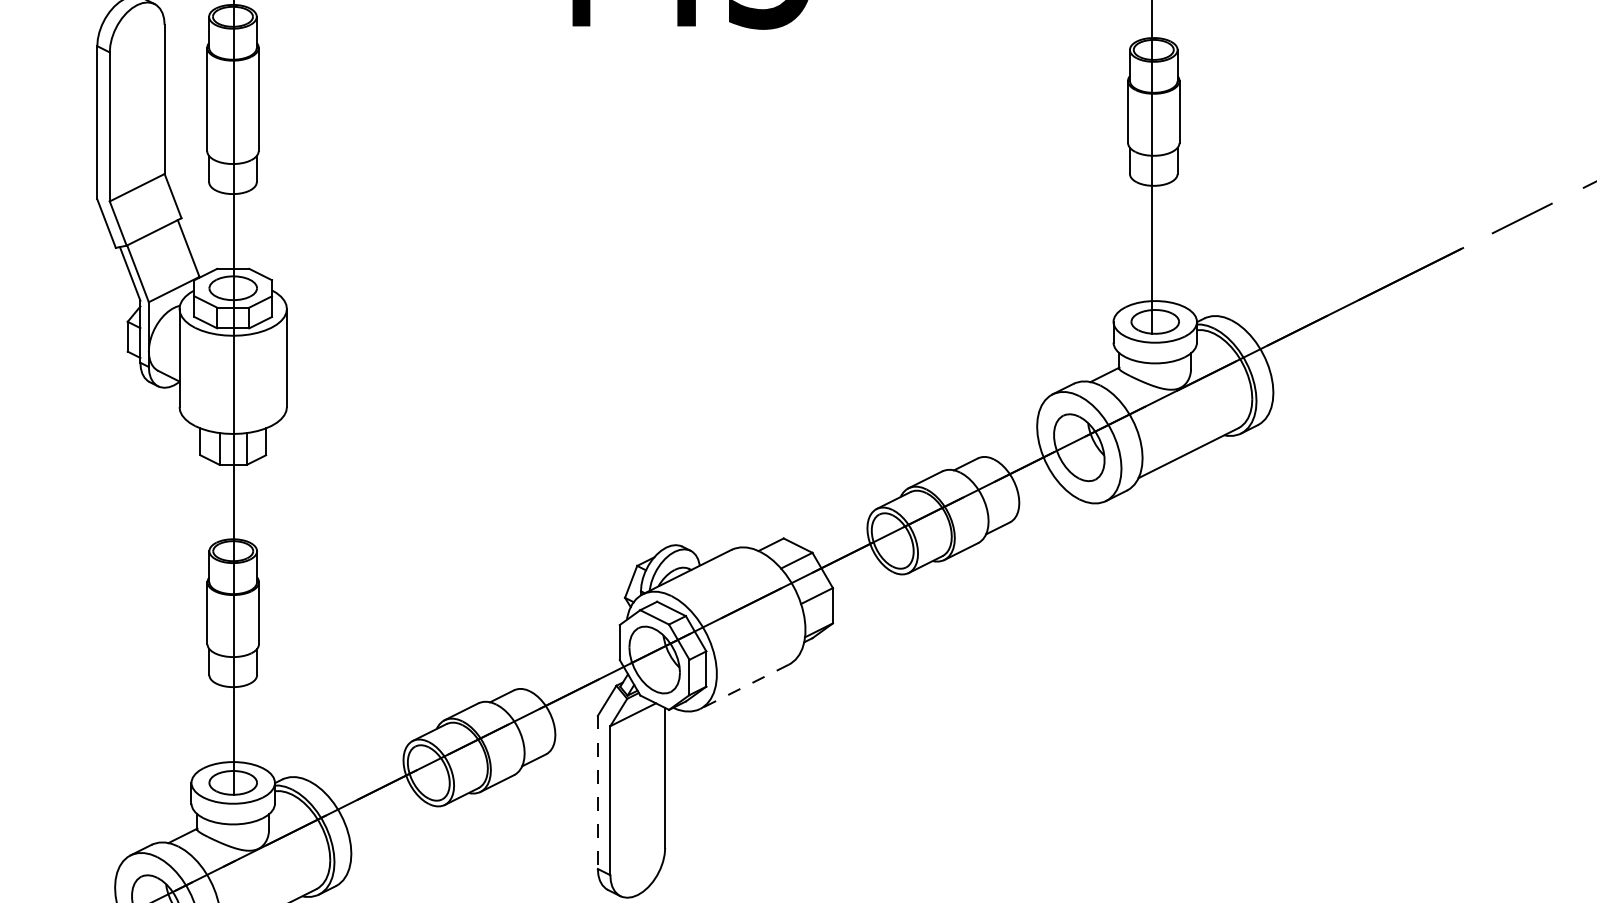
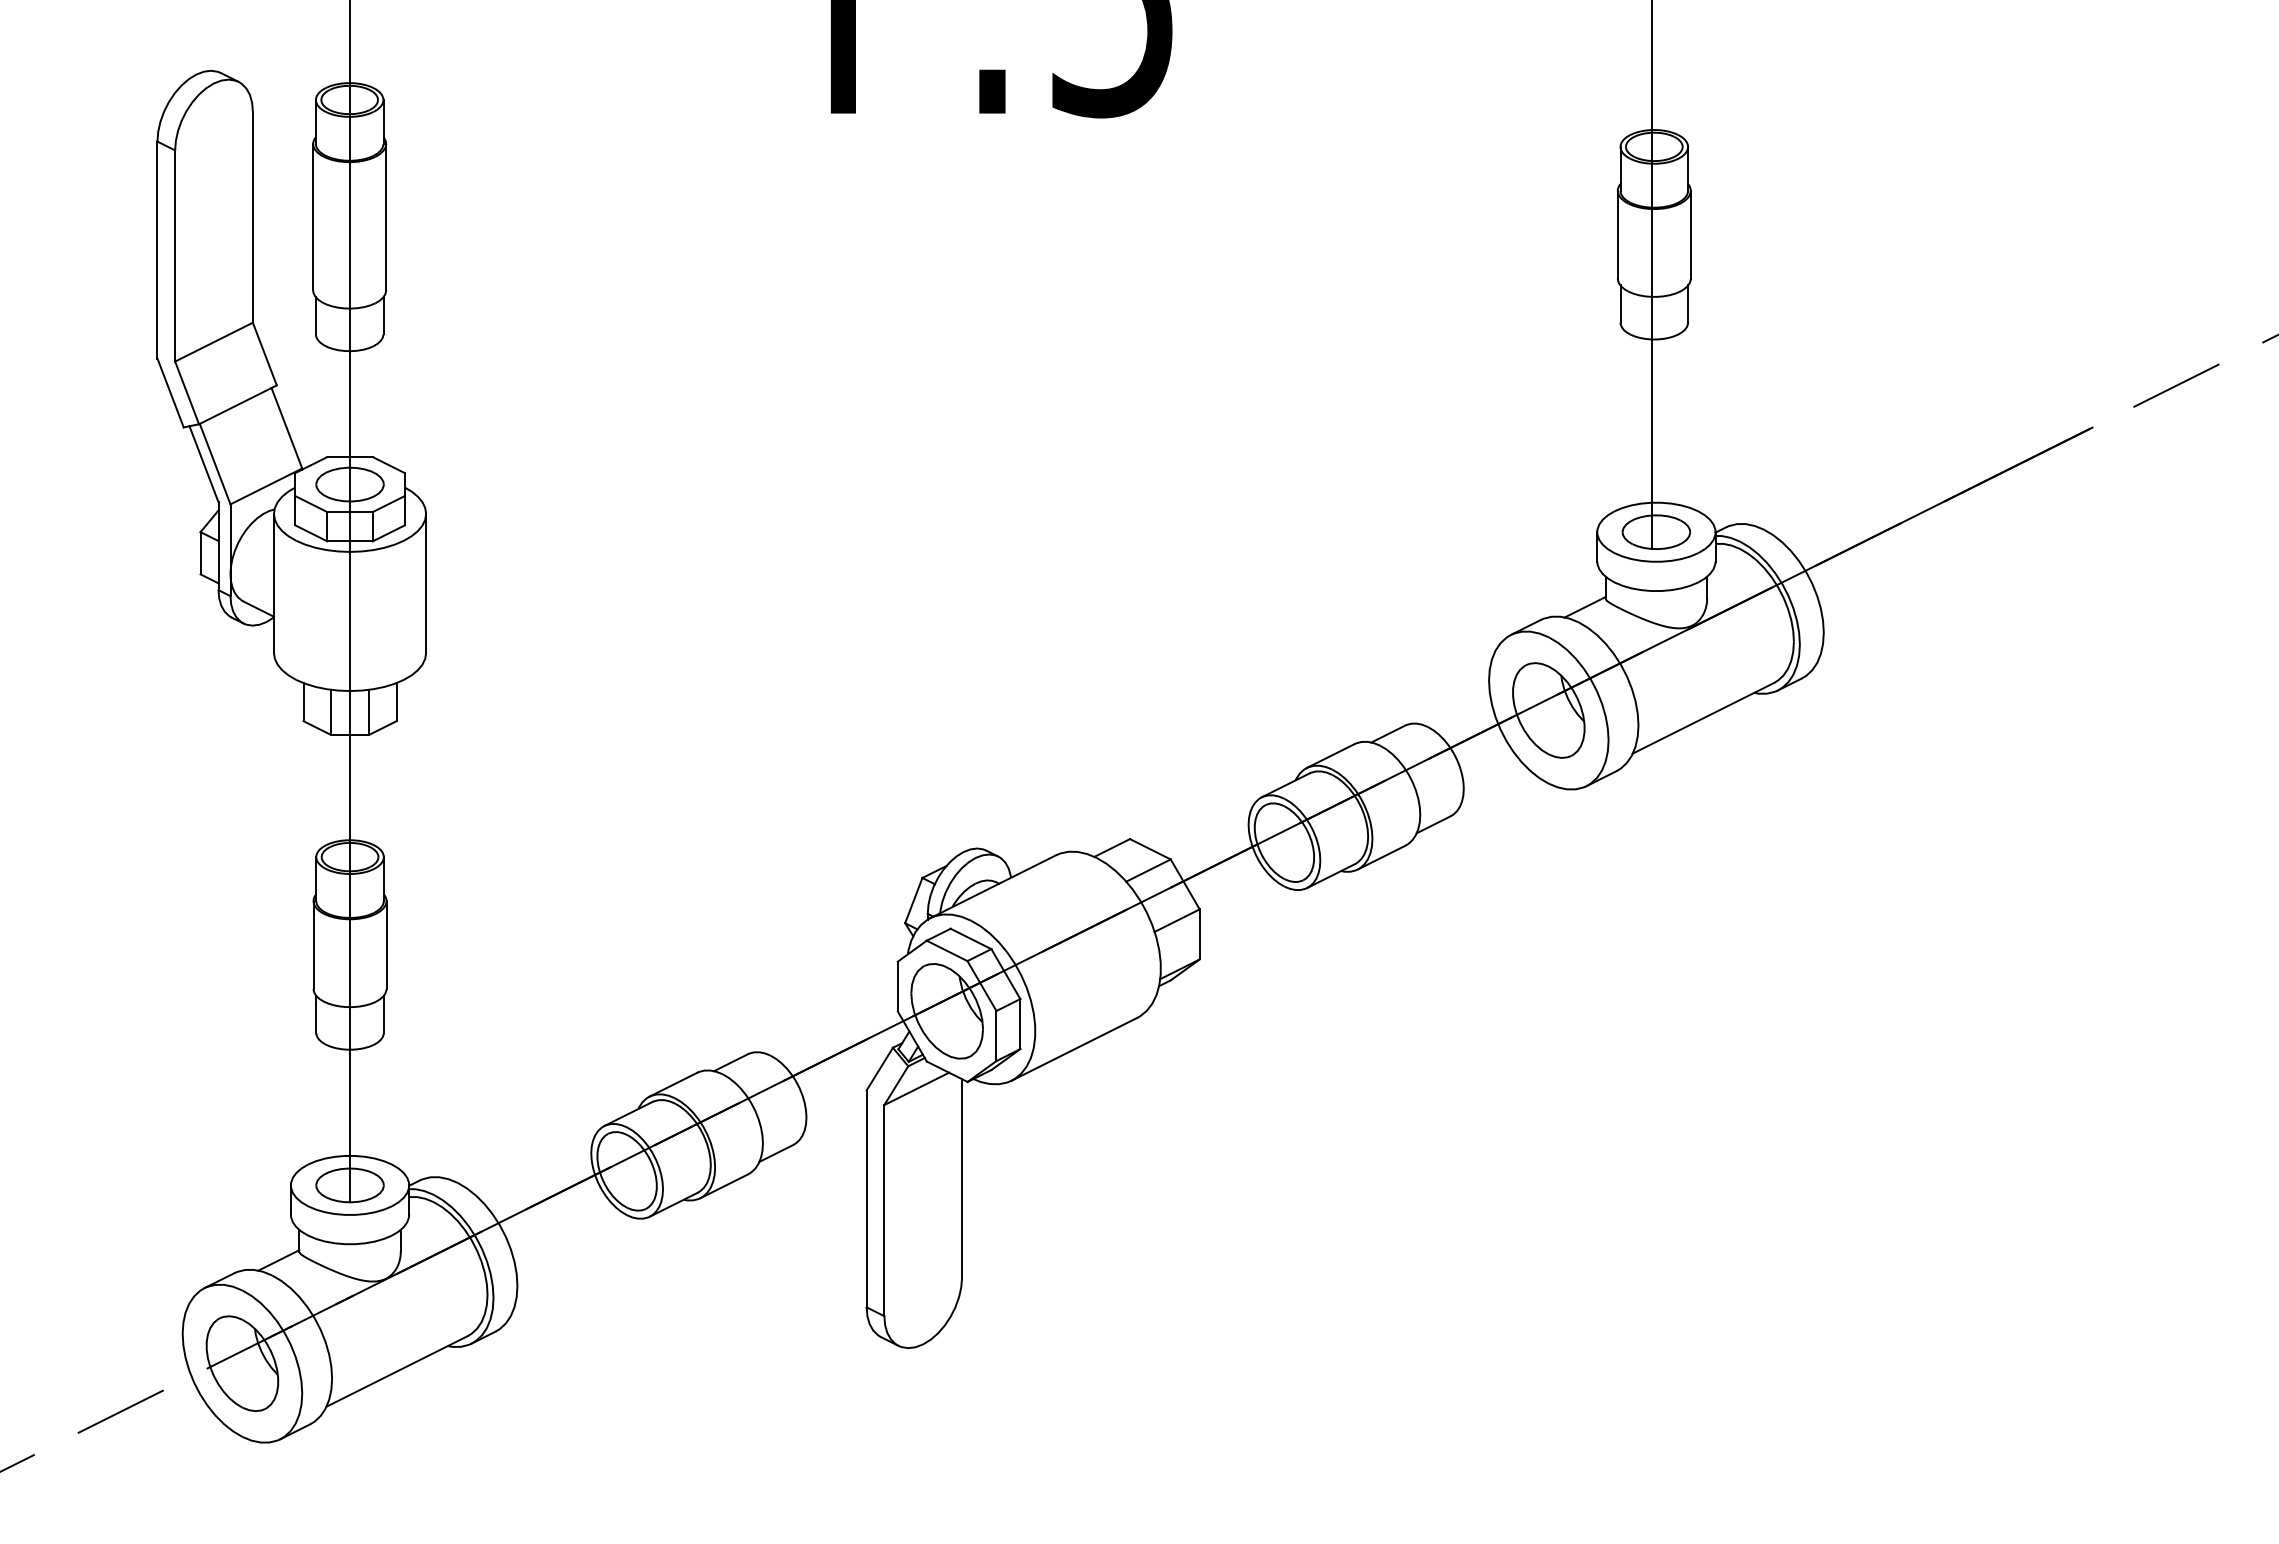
line: (744, 686) -> (1074, 1049), dashed -> solid
line: (597, 792) -> (866, 1199), dashed -> solid

